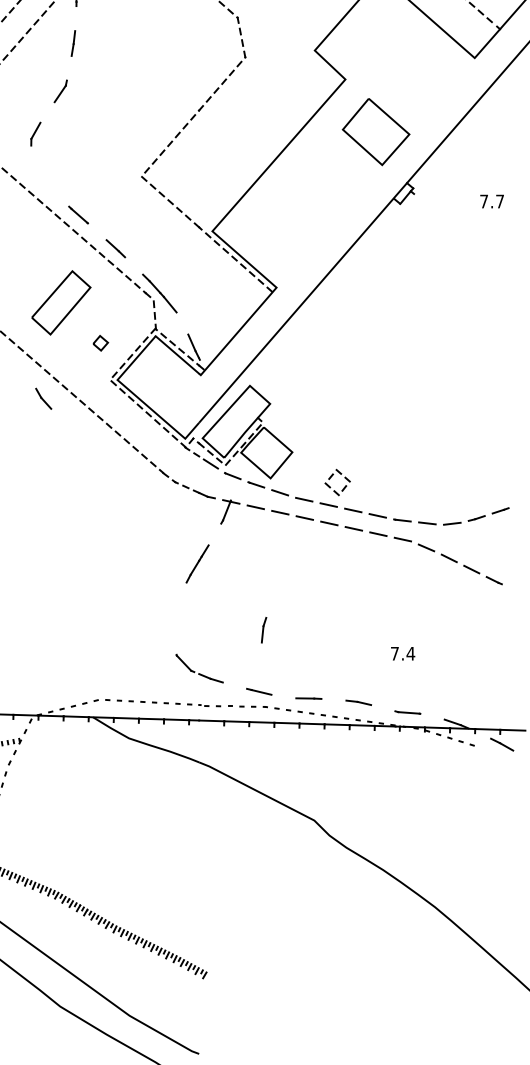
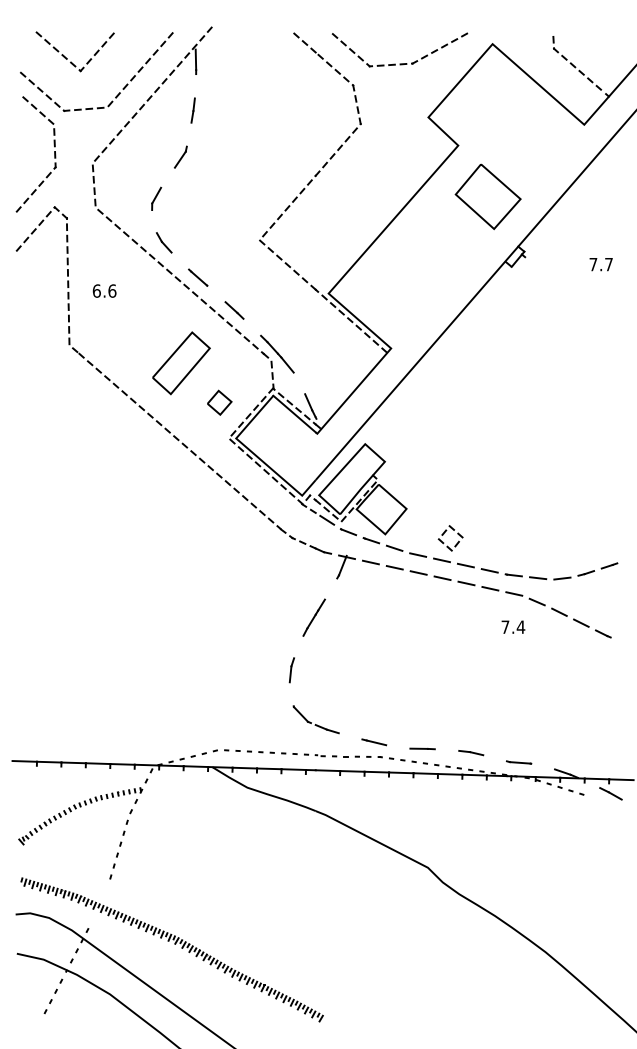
part: (100, 343) -> (219, 402), size x1.67
part: (43, 398) -> (164, 242), moved
line: (263, 630) -> (291, 670), moved
text: (403, 653) -> (513, 626), moved

